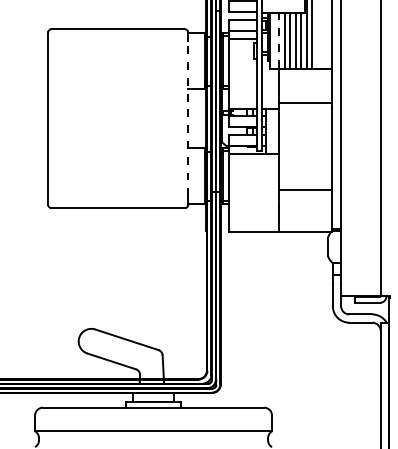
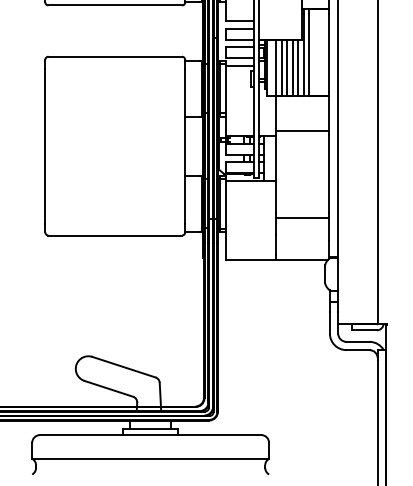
line: (279, 38) -> (276, 65), dashed -> solid
line: (188, 119) -> (185, 146), dashed -> solid

